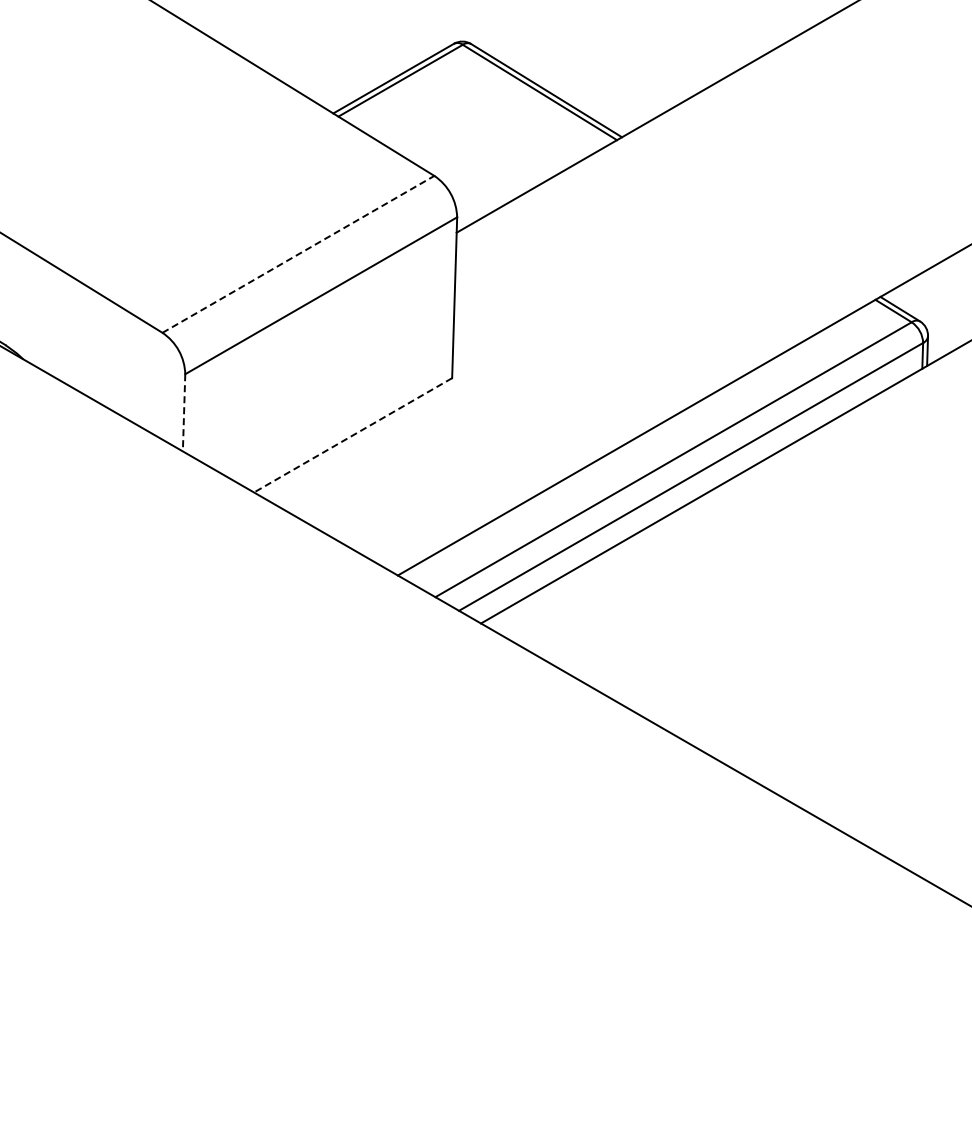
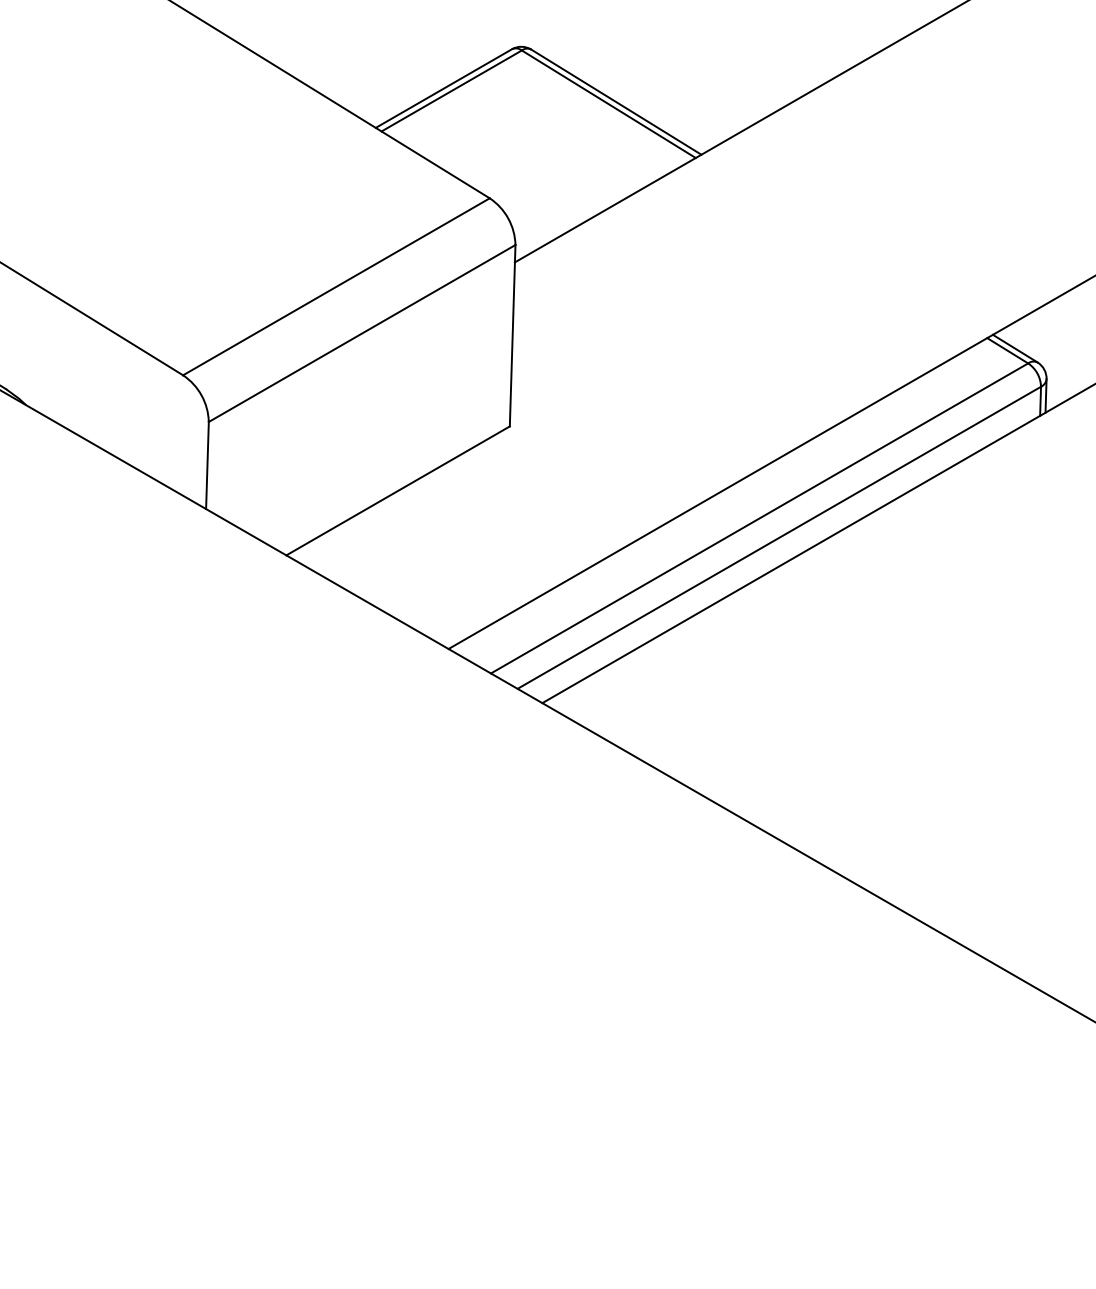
line: (298, 254) -> (336, 286), dashed -> solid
line: (184, 412) -> (207, 465), dashed -> solid
line: (352, 435) -> (397, 491), dashed -> solid

